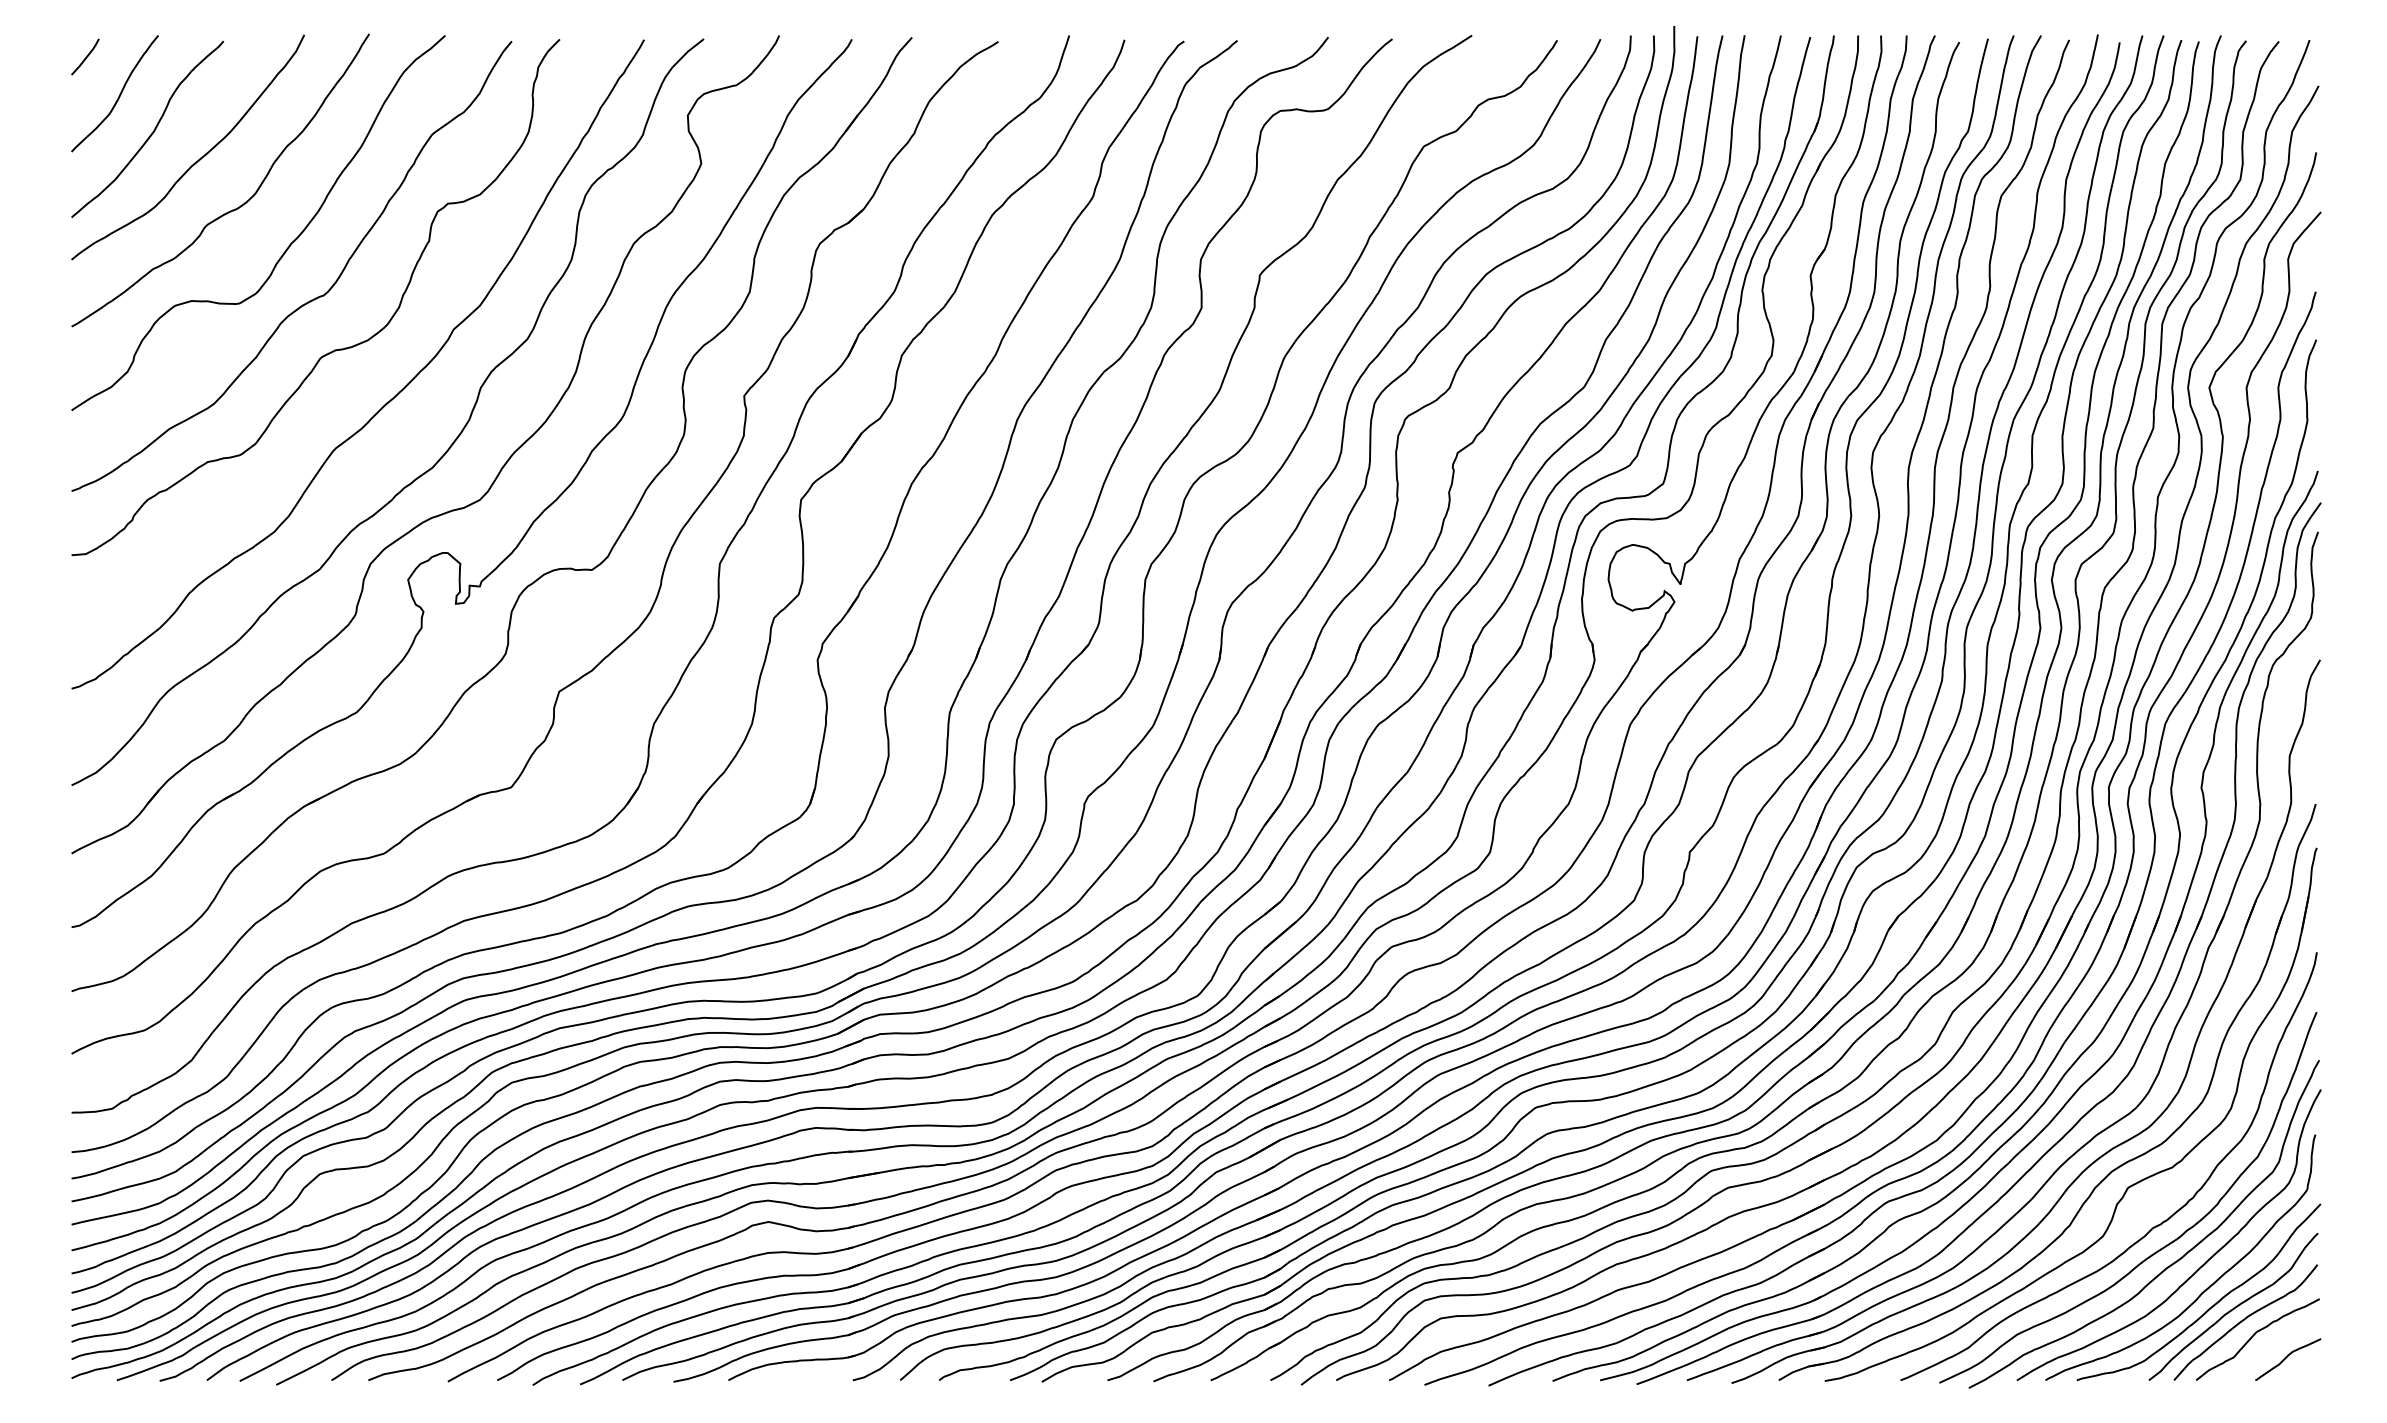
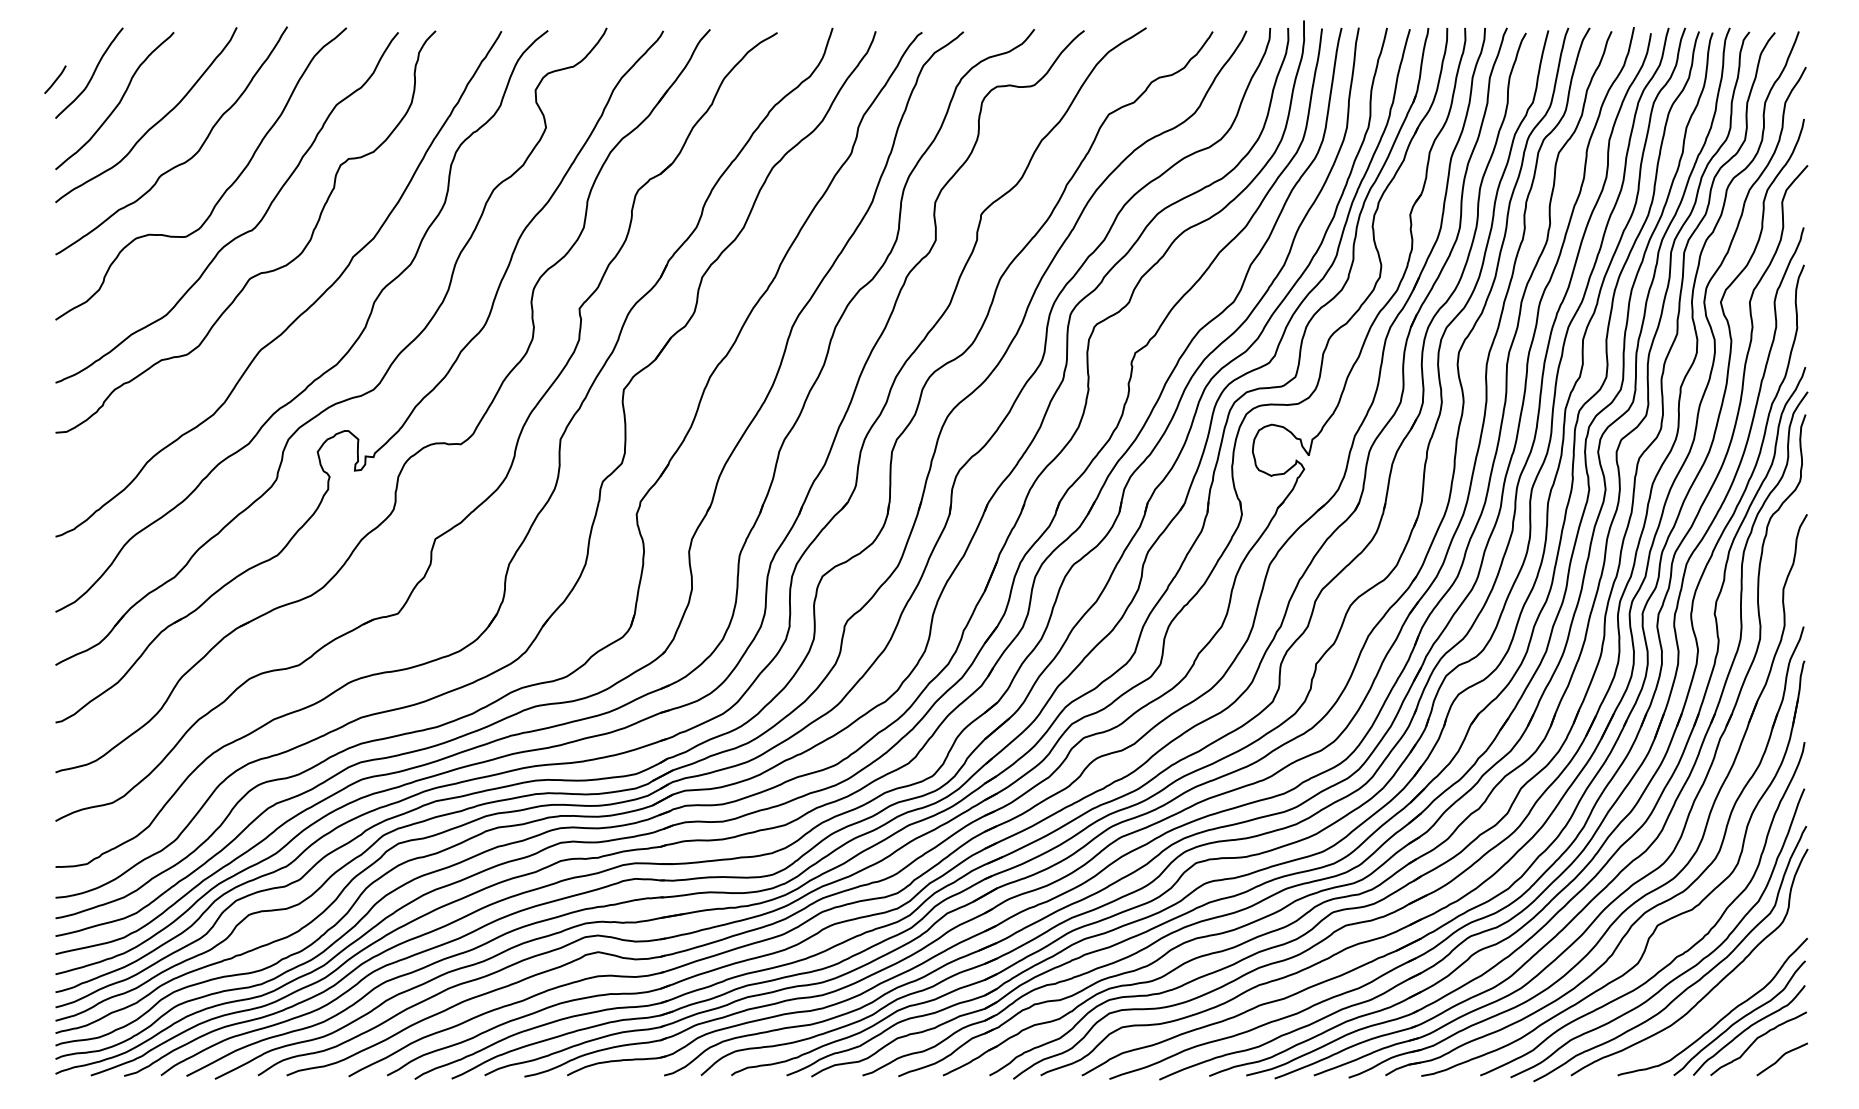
line: (86, 56) -> (56, 79), moved
curve: (2209, 1285) -> (1720, 1001), removed

